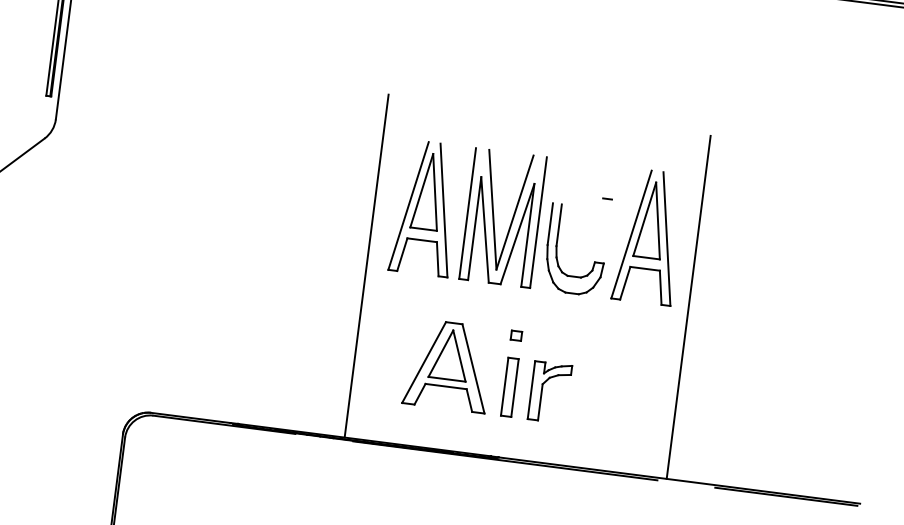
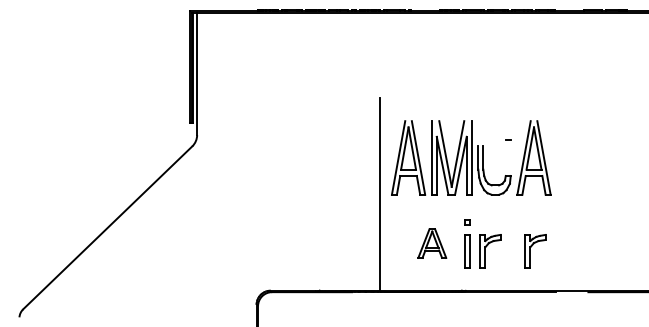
line: (688, 305) -> (560, 193), removed
part: (449, 365) -> (432, 243), size x0.6
part: (630, 403) -> (535, 251), added

